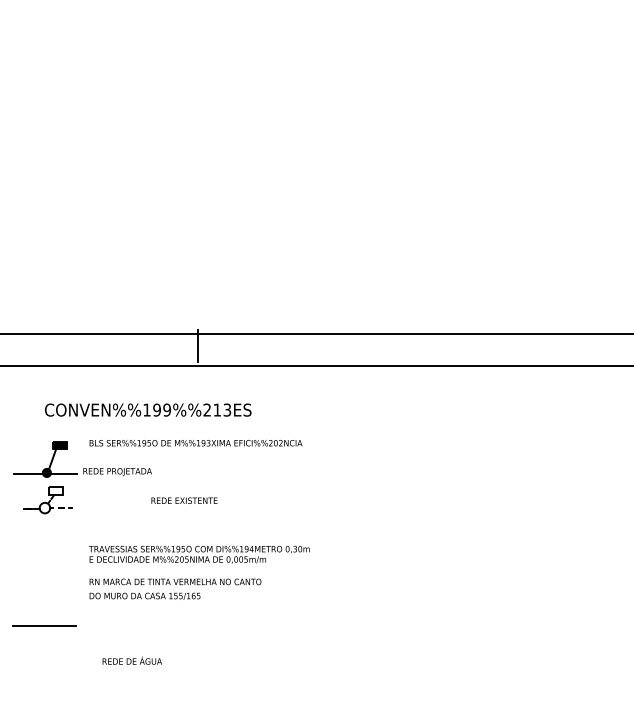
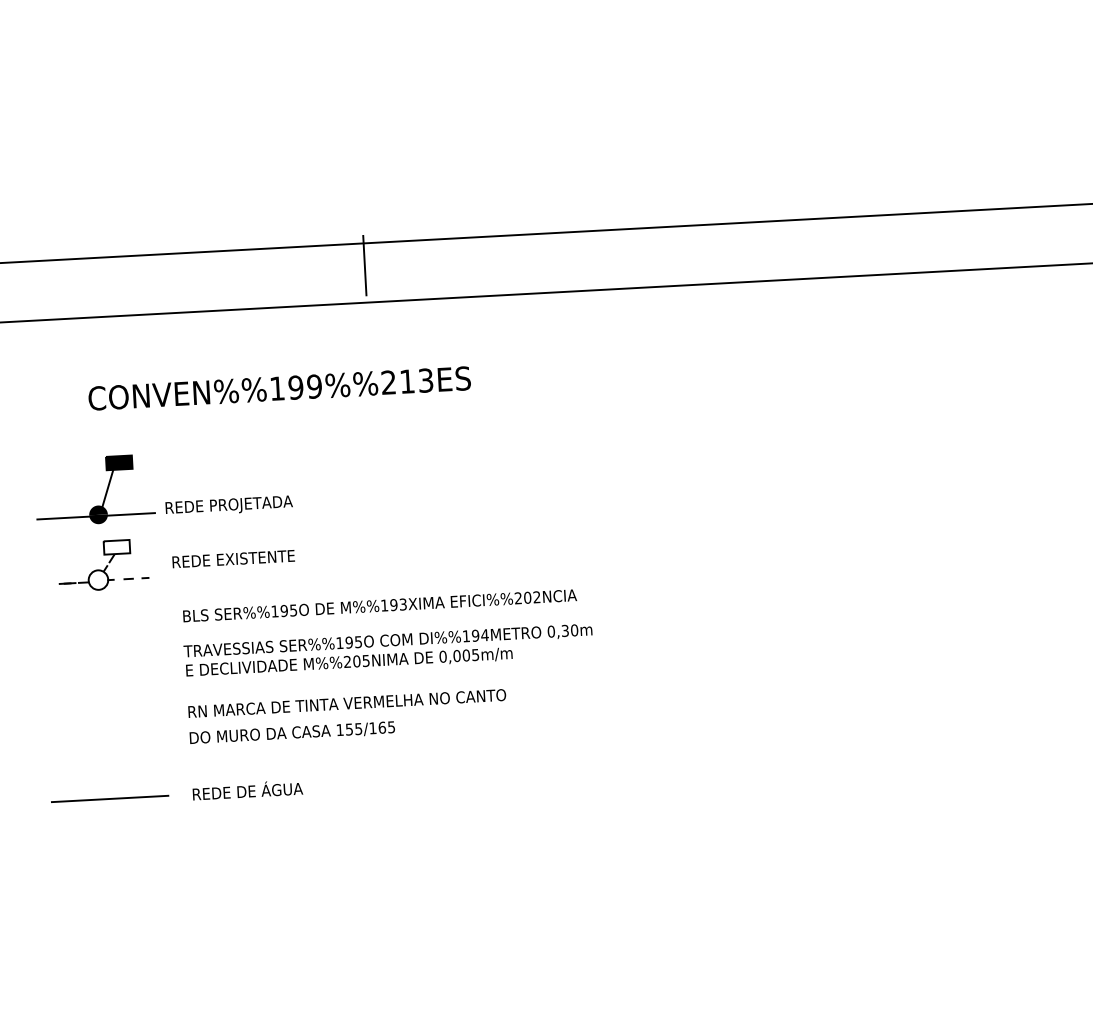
text: (195, 443) -> (379, 606), moved
text: (184, 500) -> (233, 558), moved
text: (131, 660) -> (246, 789), moved

